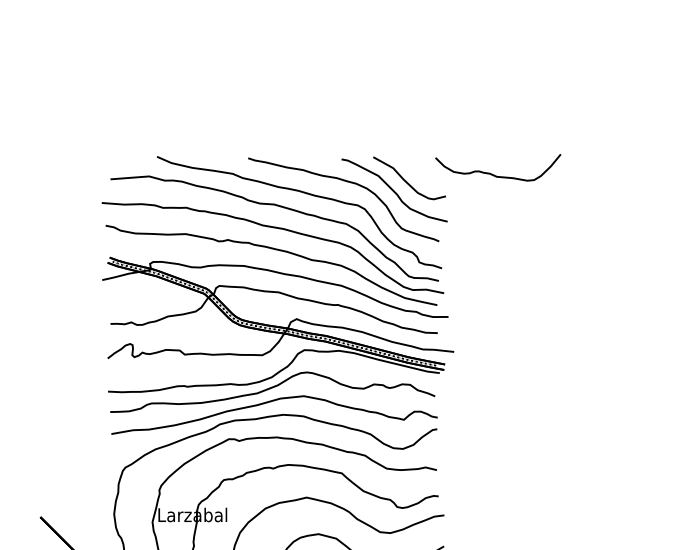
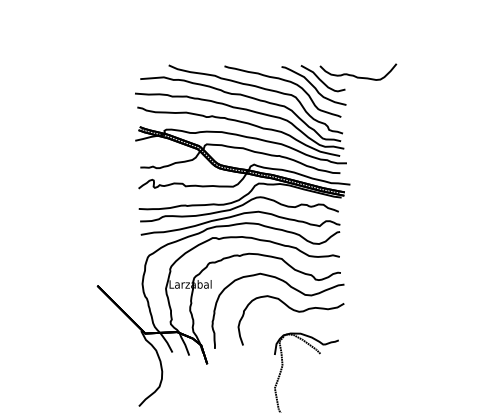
curve: (493, 173) -> (355, 75), moved

